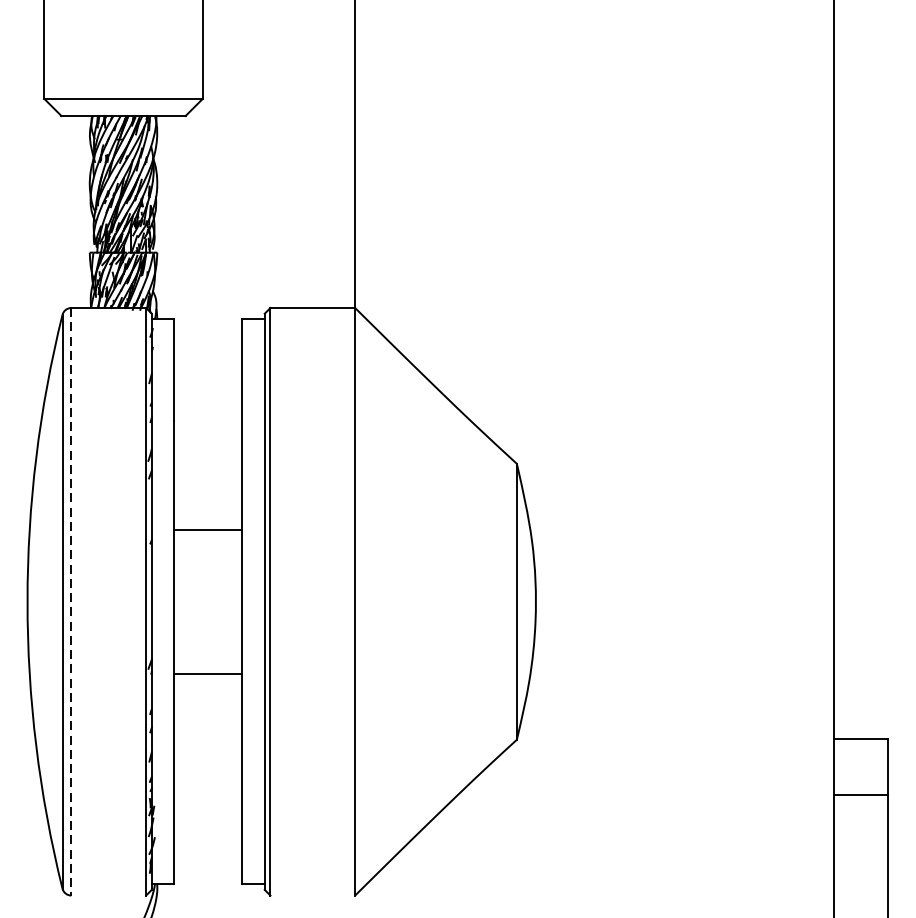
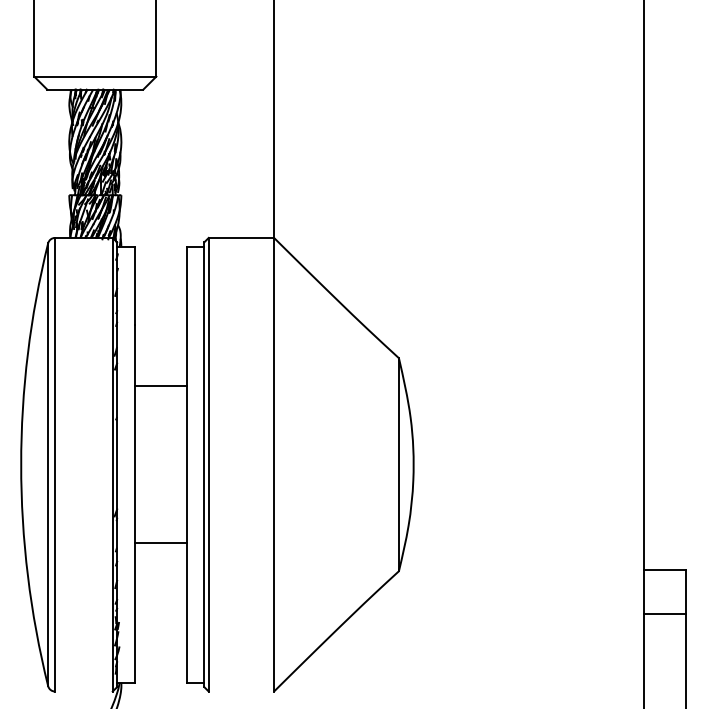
line: (207, 530) -> (160, 386), moved
line: (70, 601) -> (54, 464), dashed -> solid
line: (207, 674) -> (160, 543), moved

